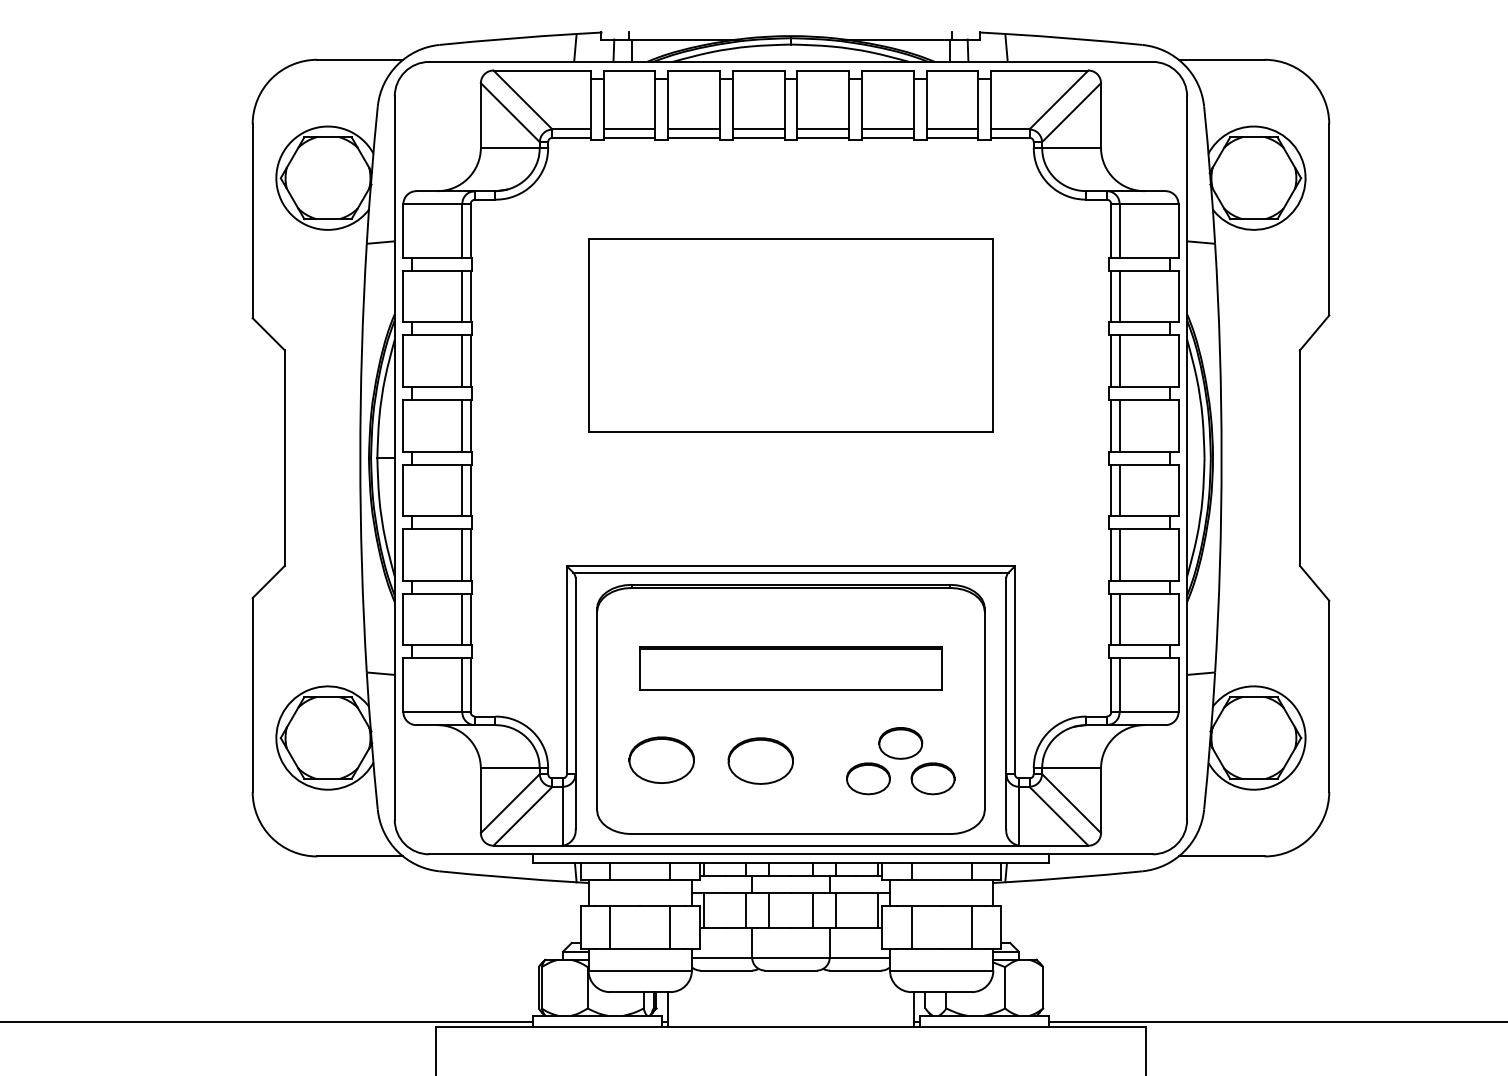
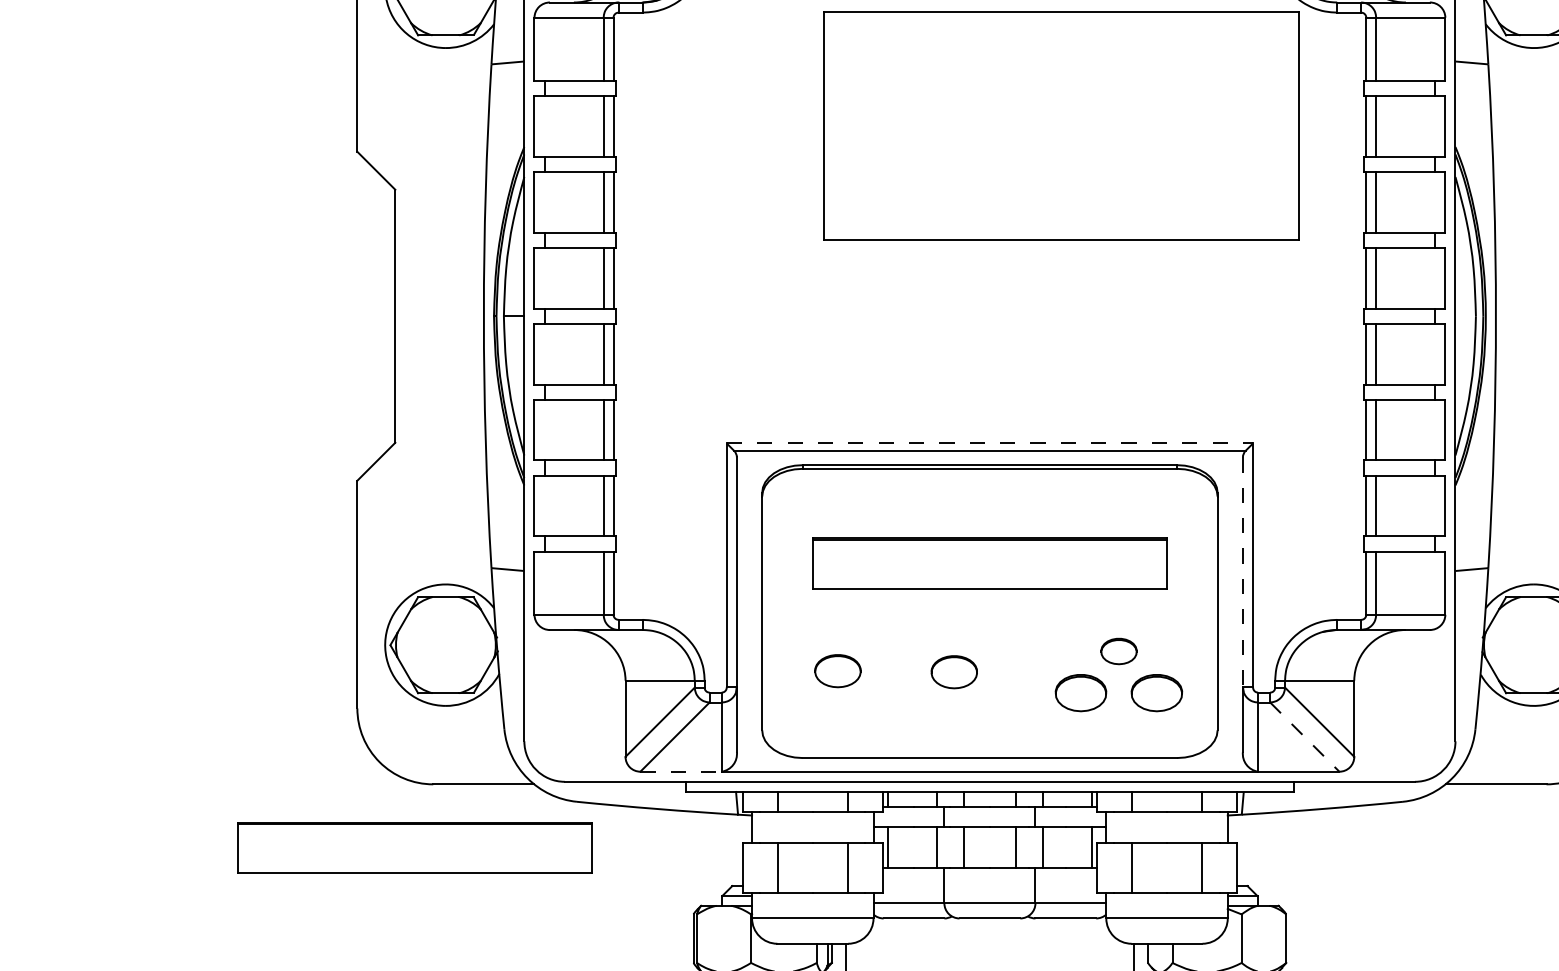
part: (790, 335) -> (1061, 126), moved
line: (790, 566) -> (989, 443), solid -> dashed
line: (1006, 676) -> (1243, 572), solid -> dashed
part: (900, 743) -> (1118, 651), size x0.7
part: (661, 759) -> (837, 670), size x0.6
part: (760, 760) -> (954, 671), size x0.6
line: (1058, 816) -> (1304, 737), solid -> dashed
line: (528, 845) -> (681, 771), solid -> dashed
part: (301, 910) -> (414, 847), added

